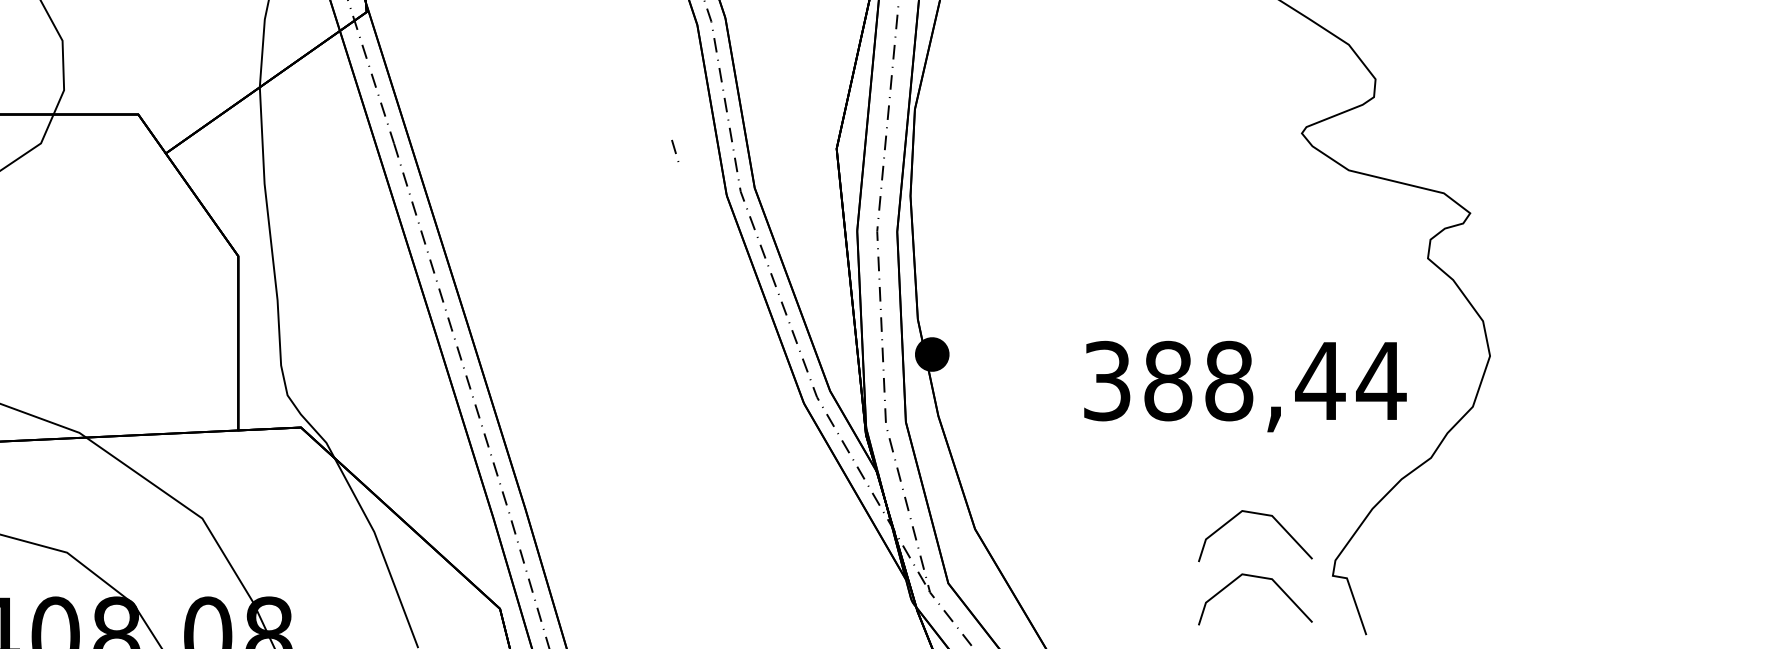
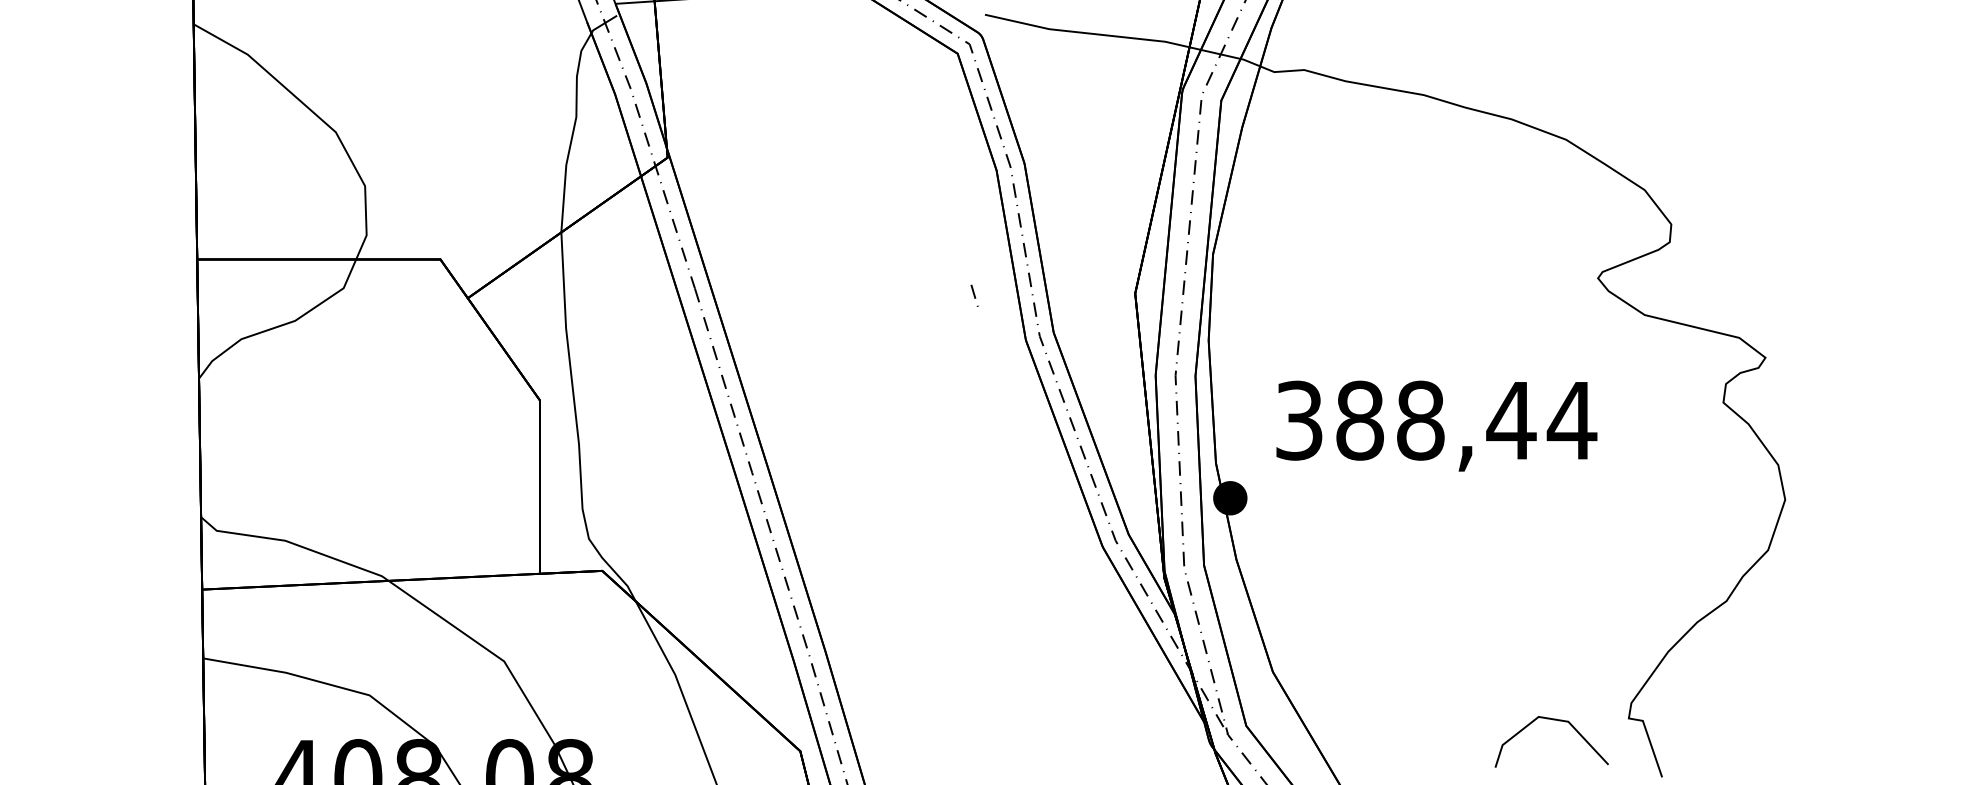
text: (1245, 385) -> (1436, 425), moved
line: (1256, 514) -> (1552, 657), removed

